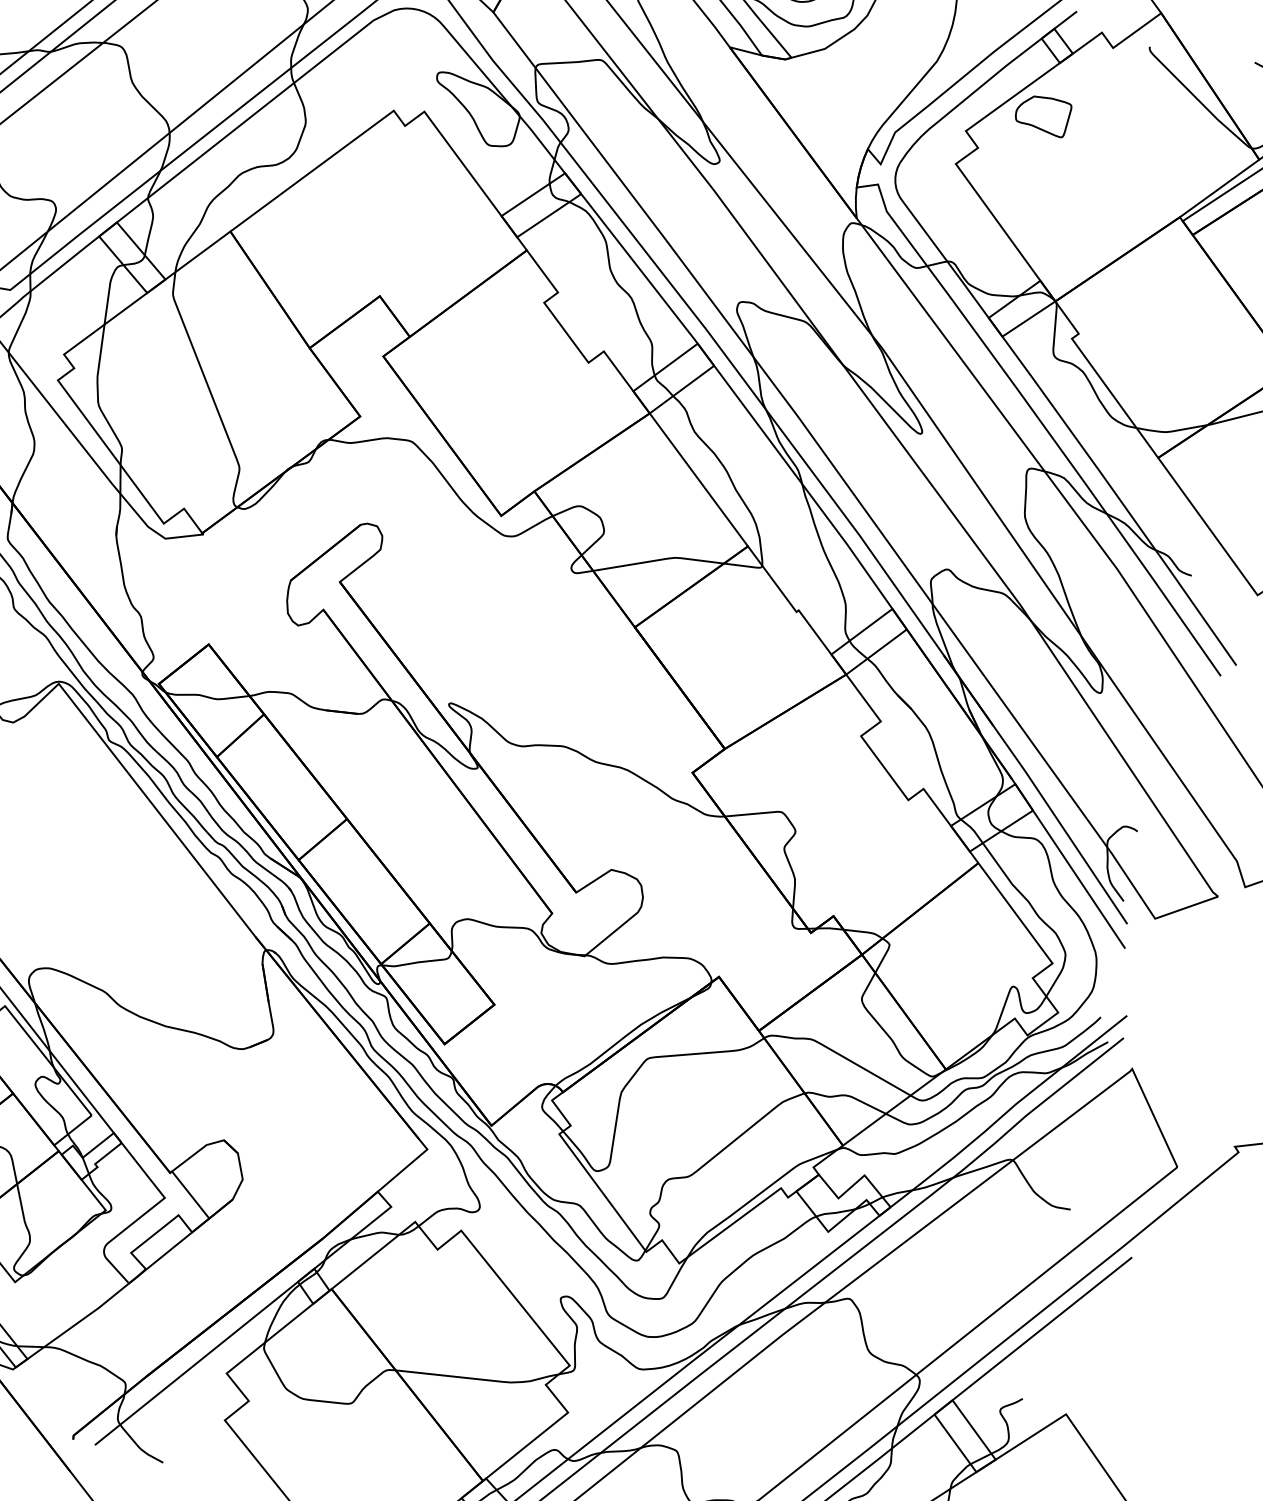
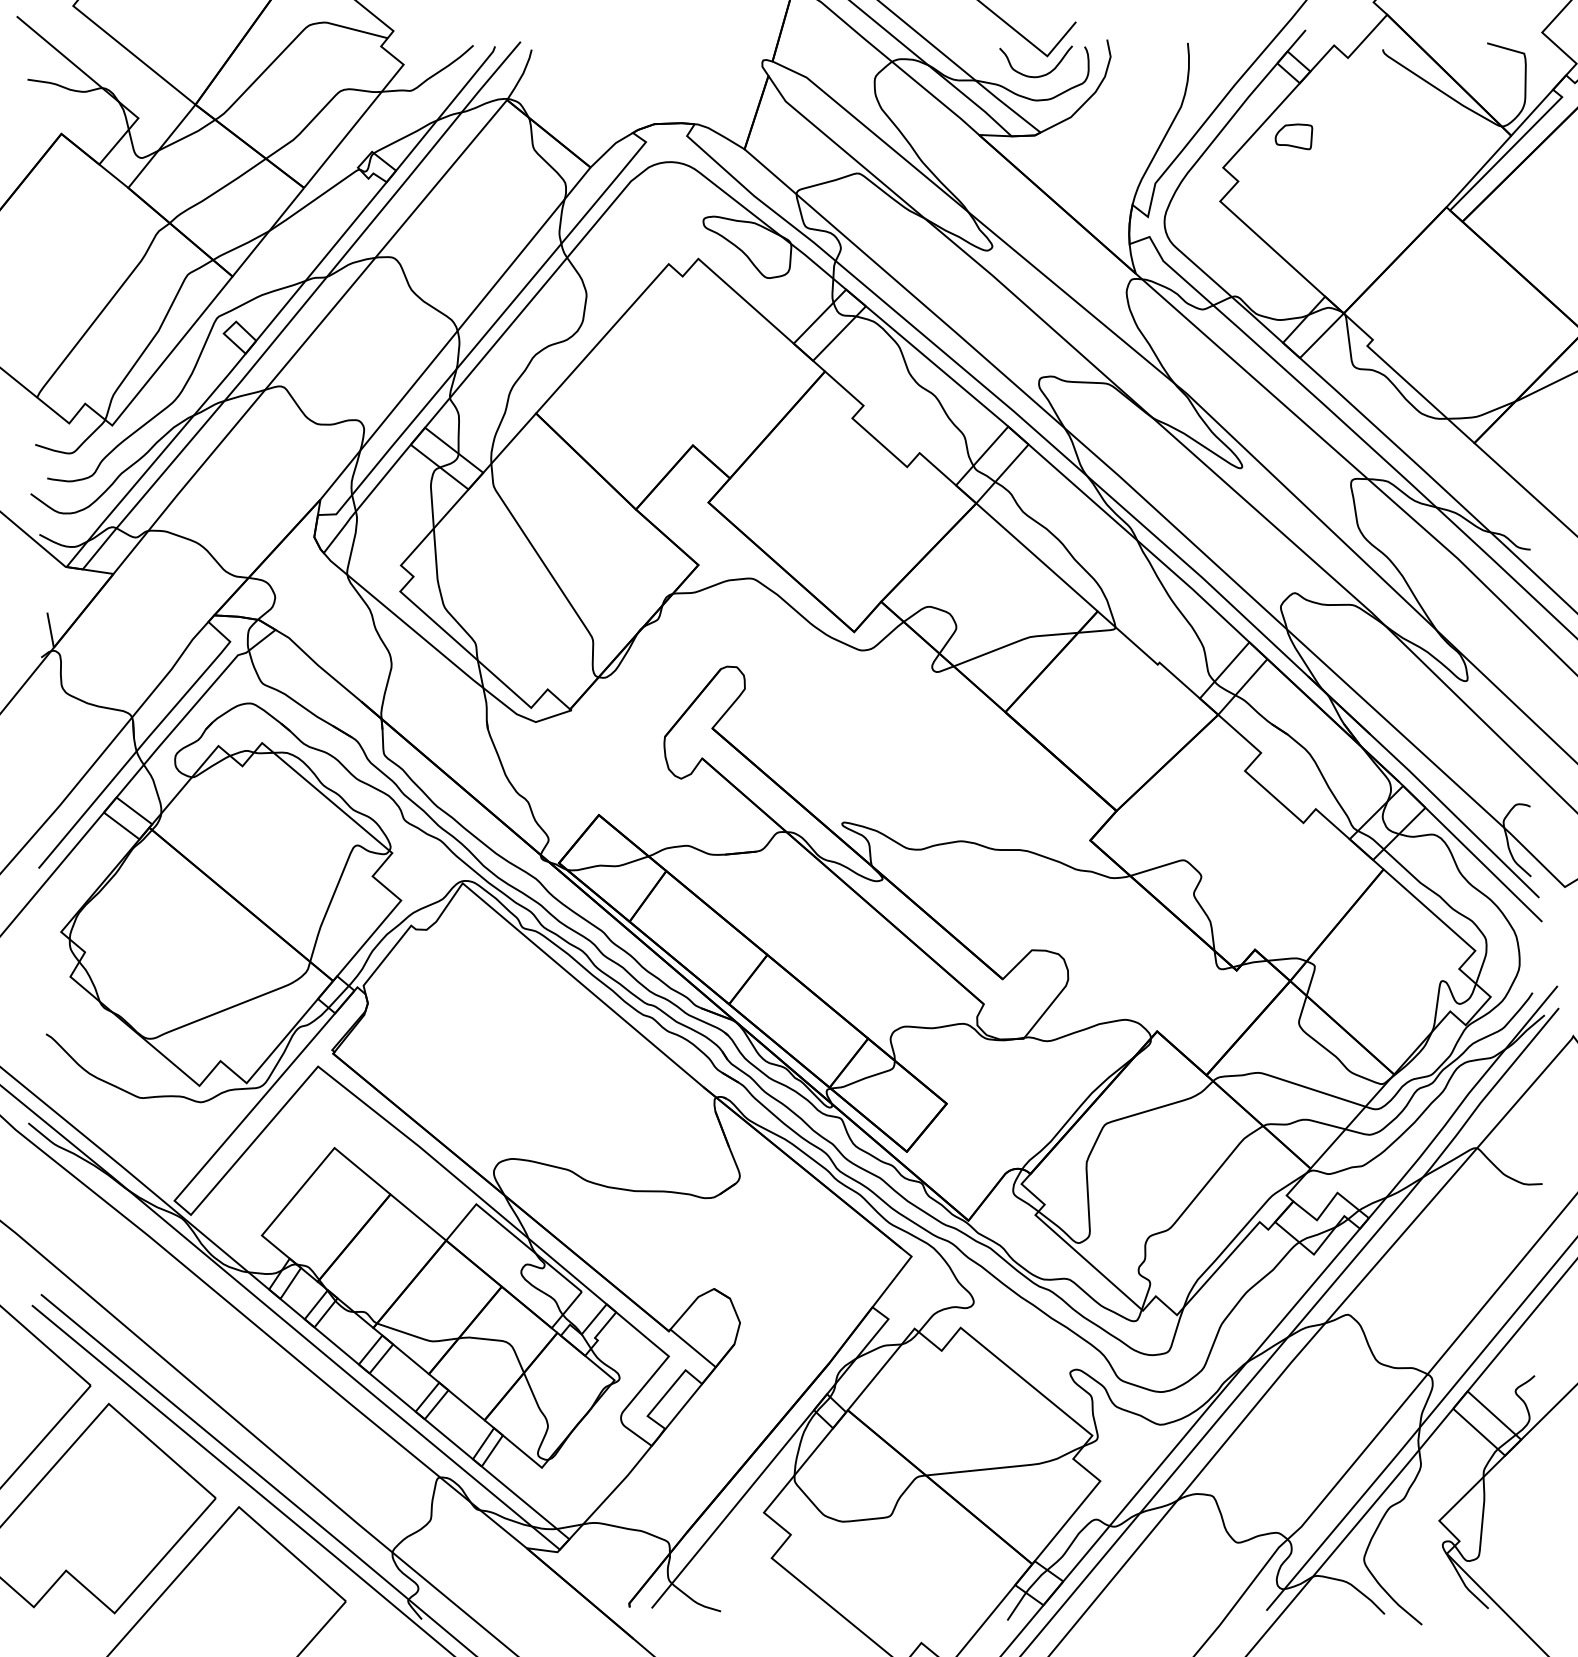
part: (1042, 114) -> (1293, 136), size x0.7

